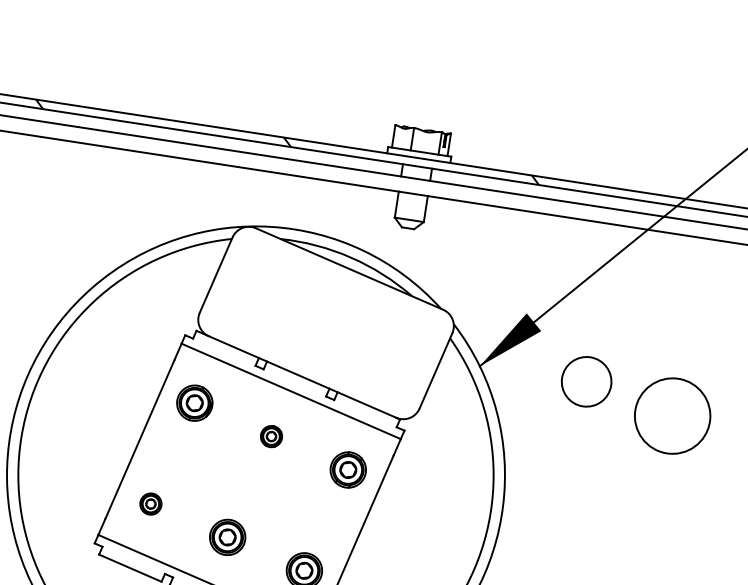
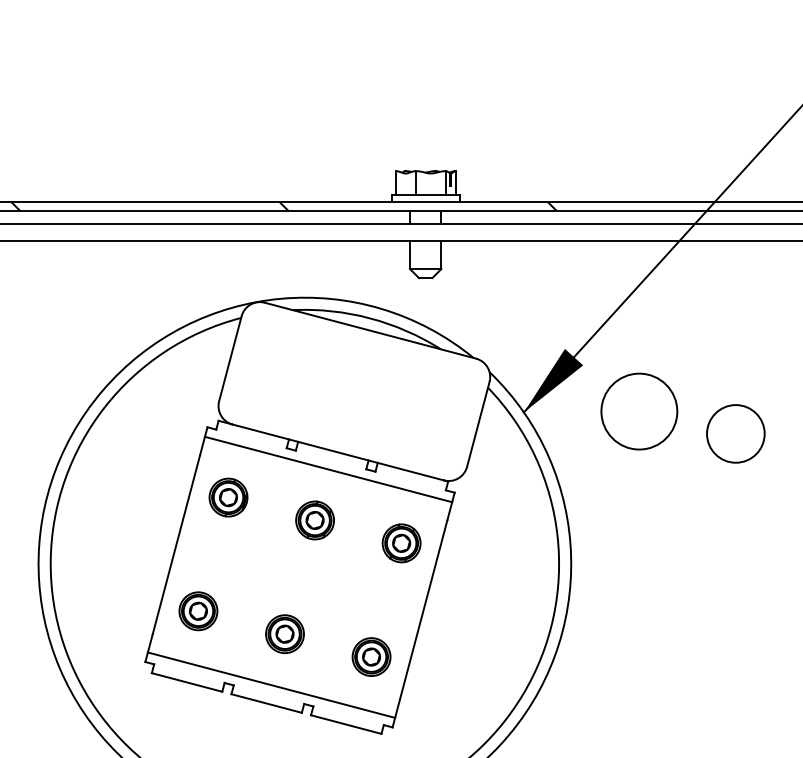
circle: (586, 381) -> (639, 411), size x1.43
circle: (672, 415) -> (735, 433), size x0.71
part: (271, 436) -> (314, 520), size x1.67
part: (150, 504) -> (198, 611), size x1.67

